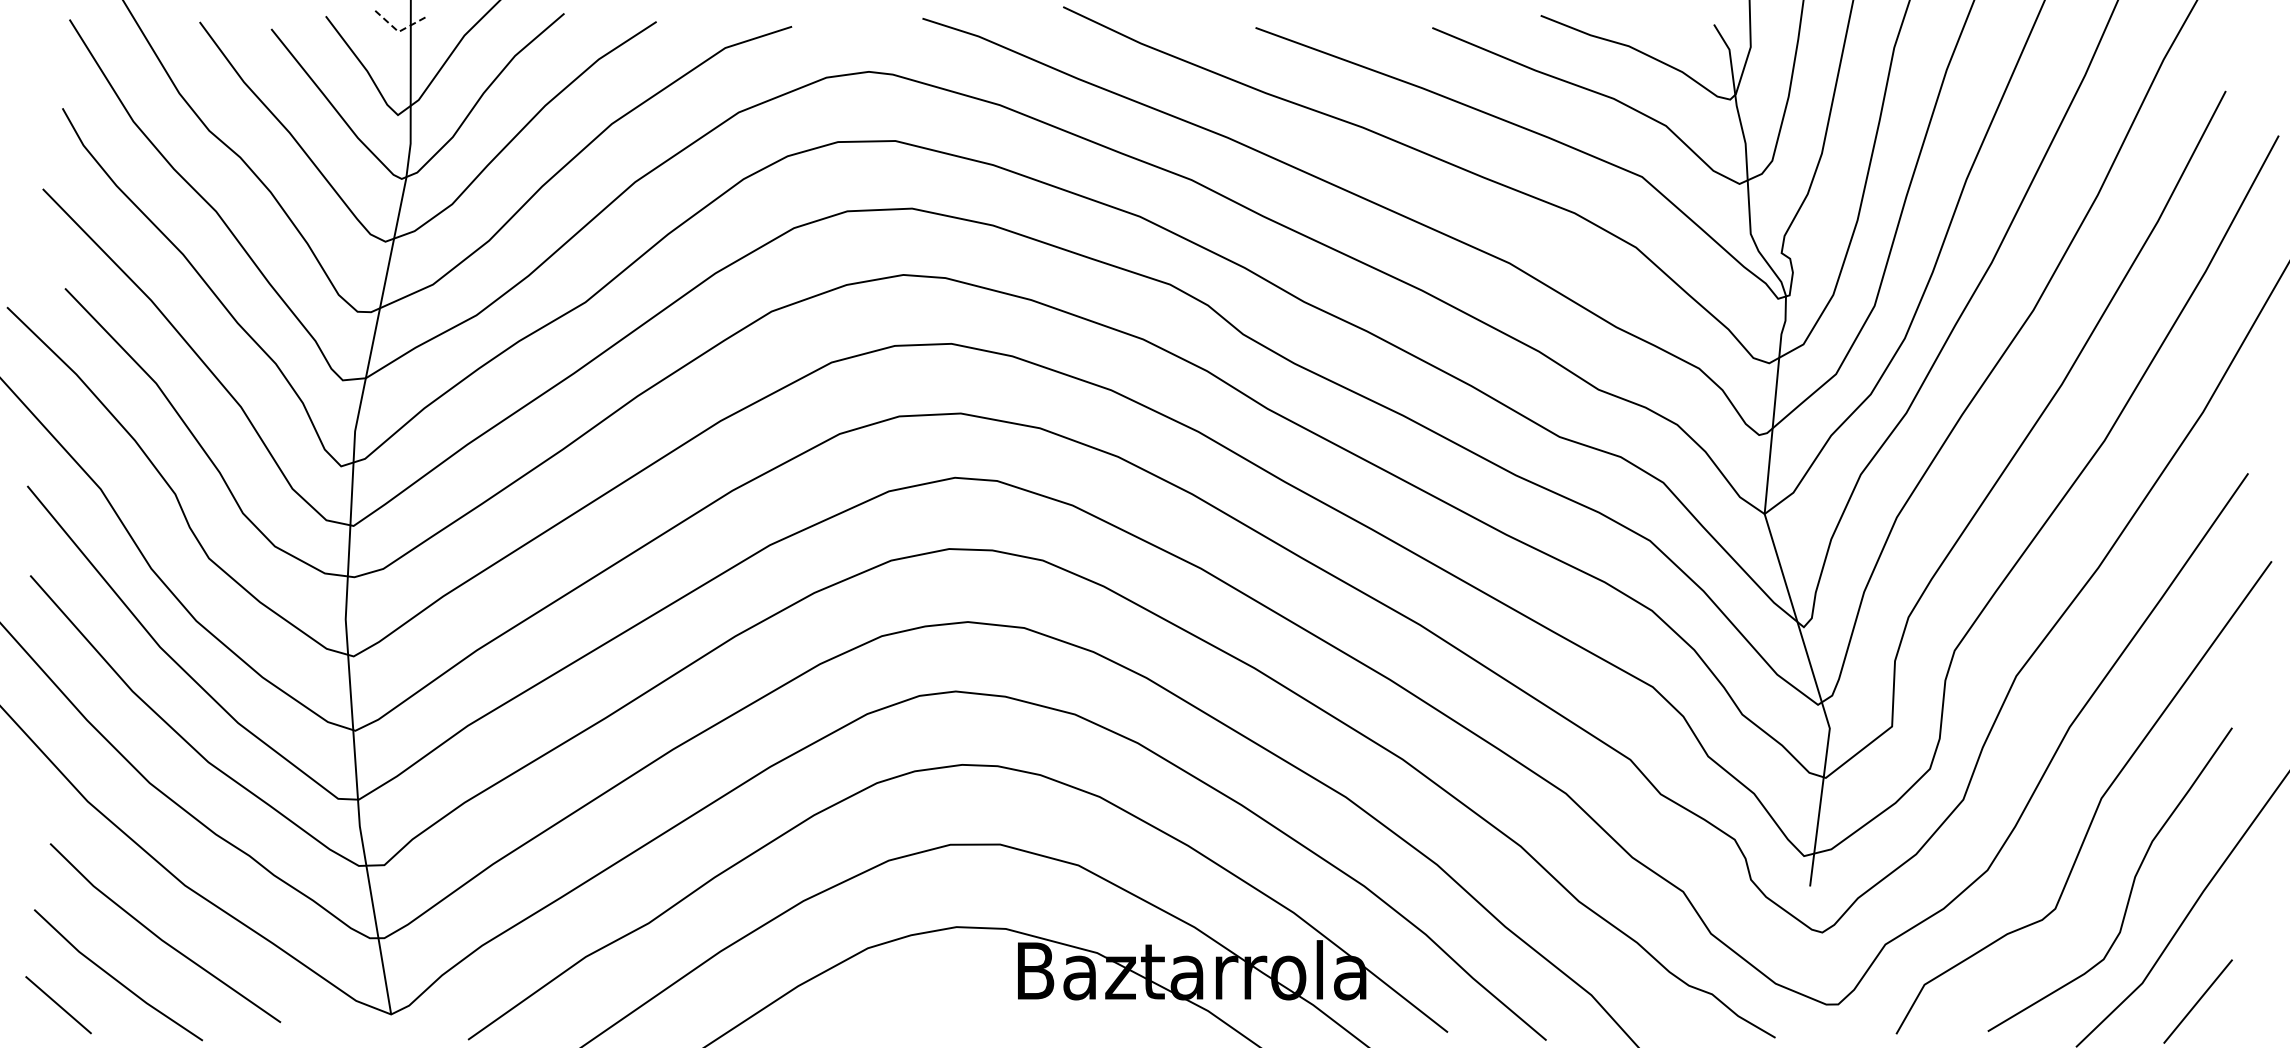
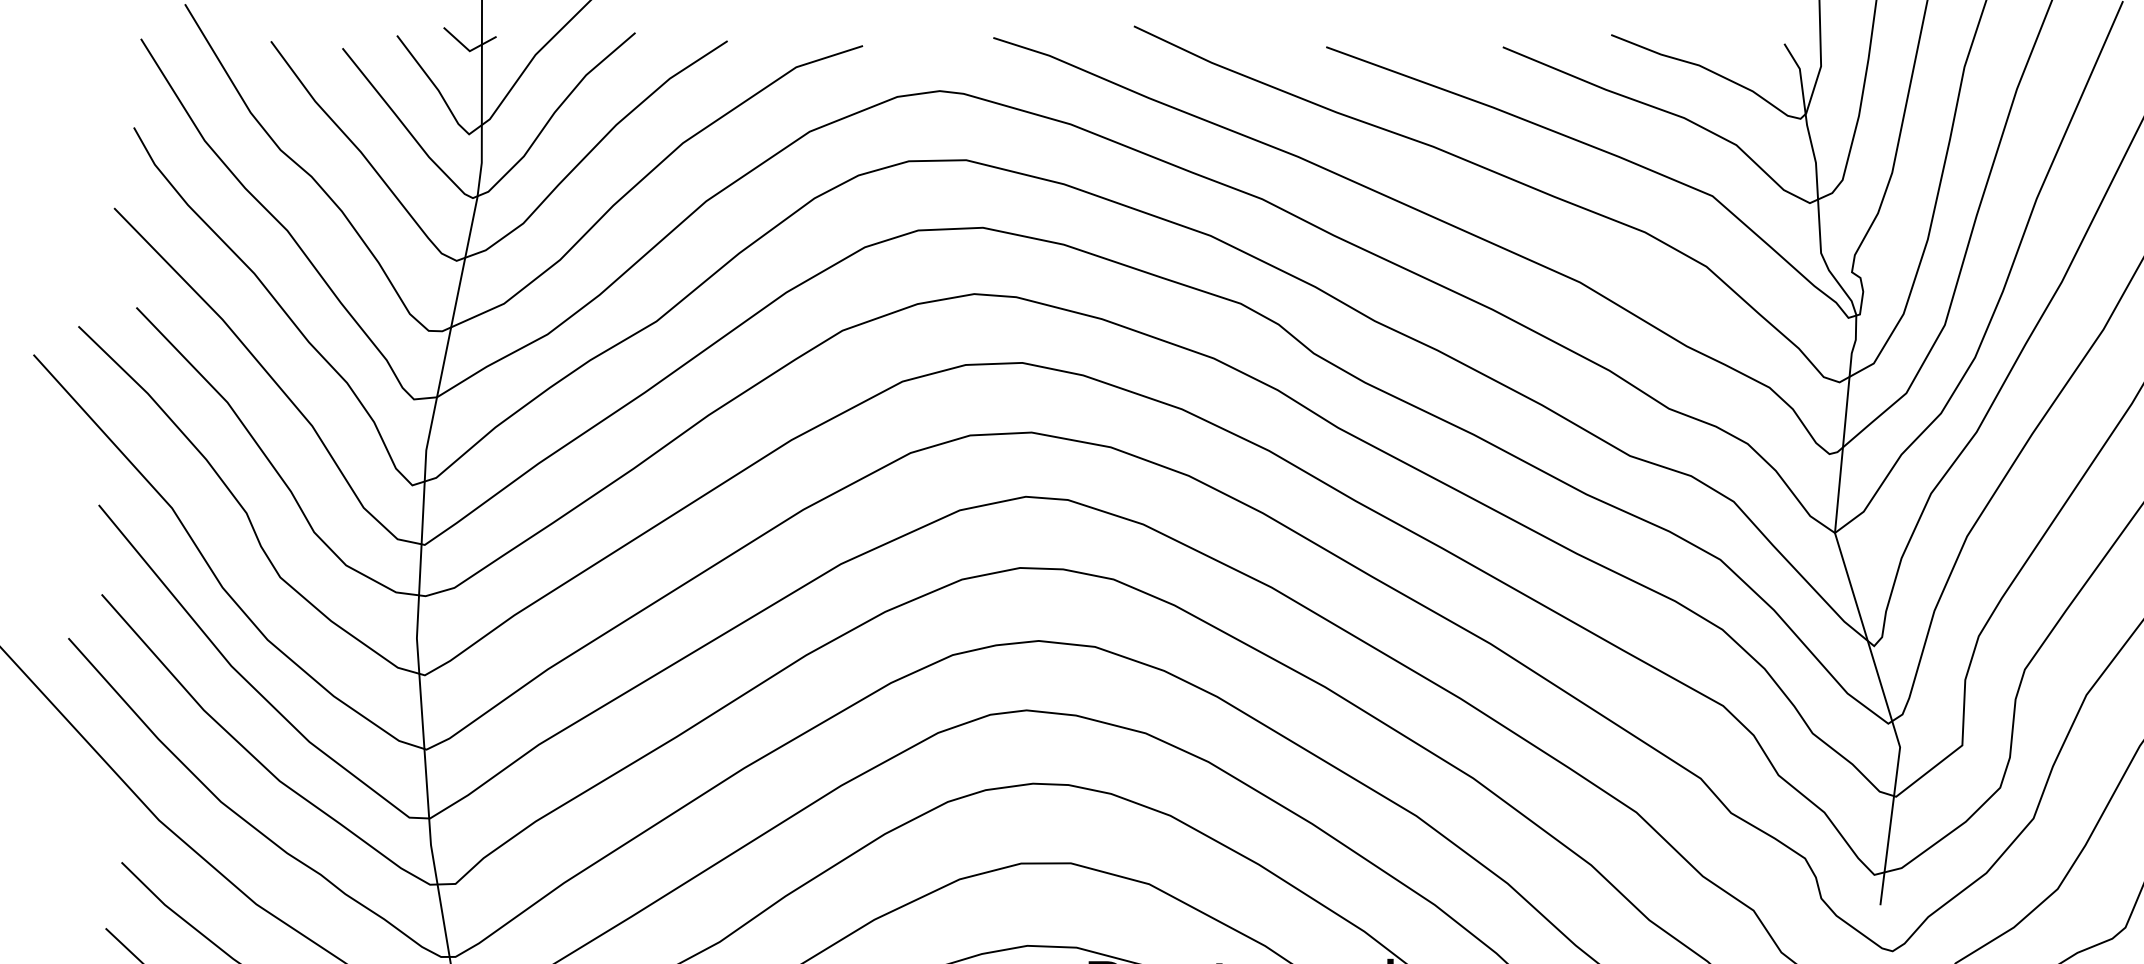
line: (397, 30) -> (468, 49), dashed -> solid

